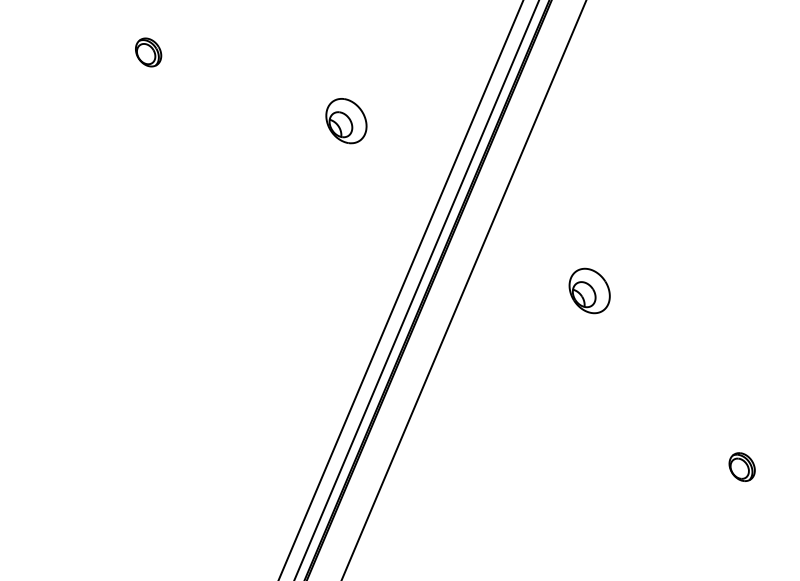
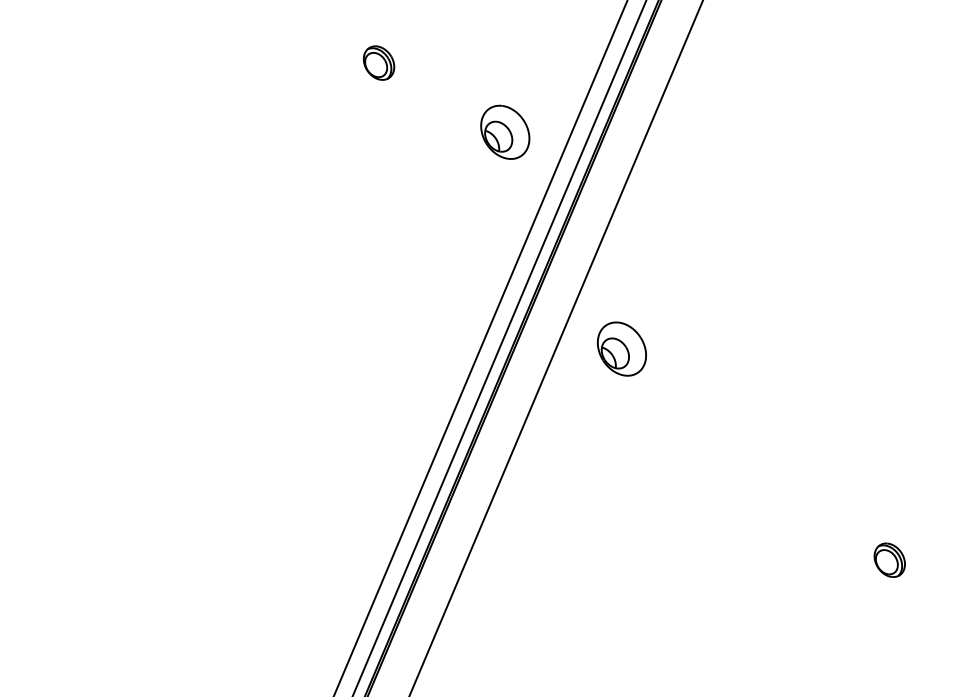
part: (148, 51) -> (378, 62), moved
part: (346, 120) -> (505, 131), moved
part: (589, 290) -> (621, 348), moved

